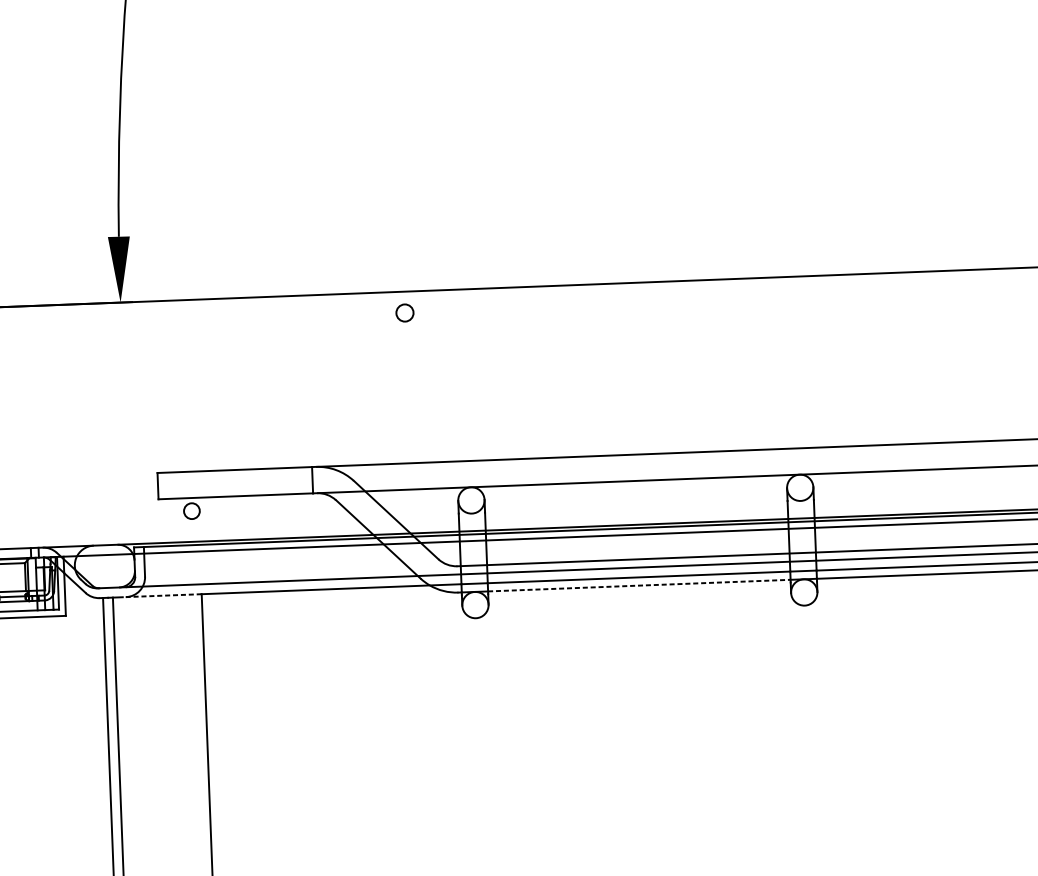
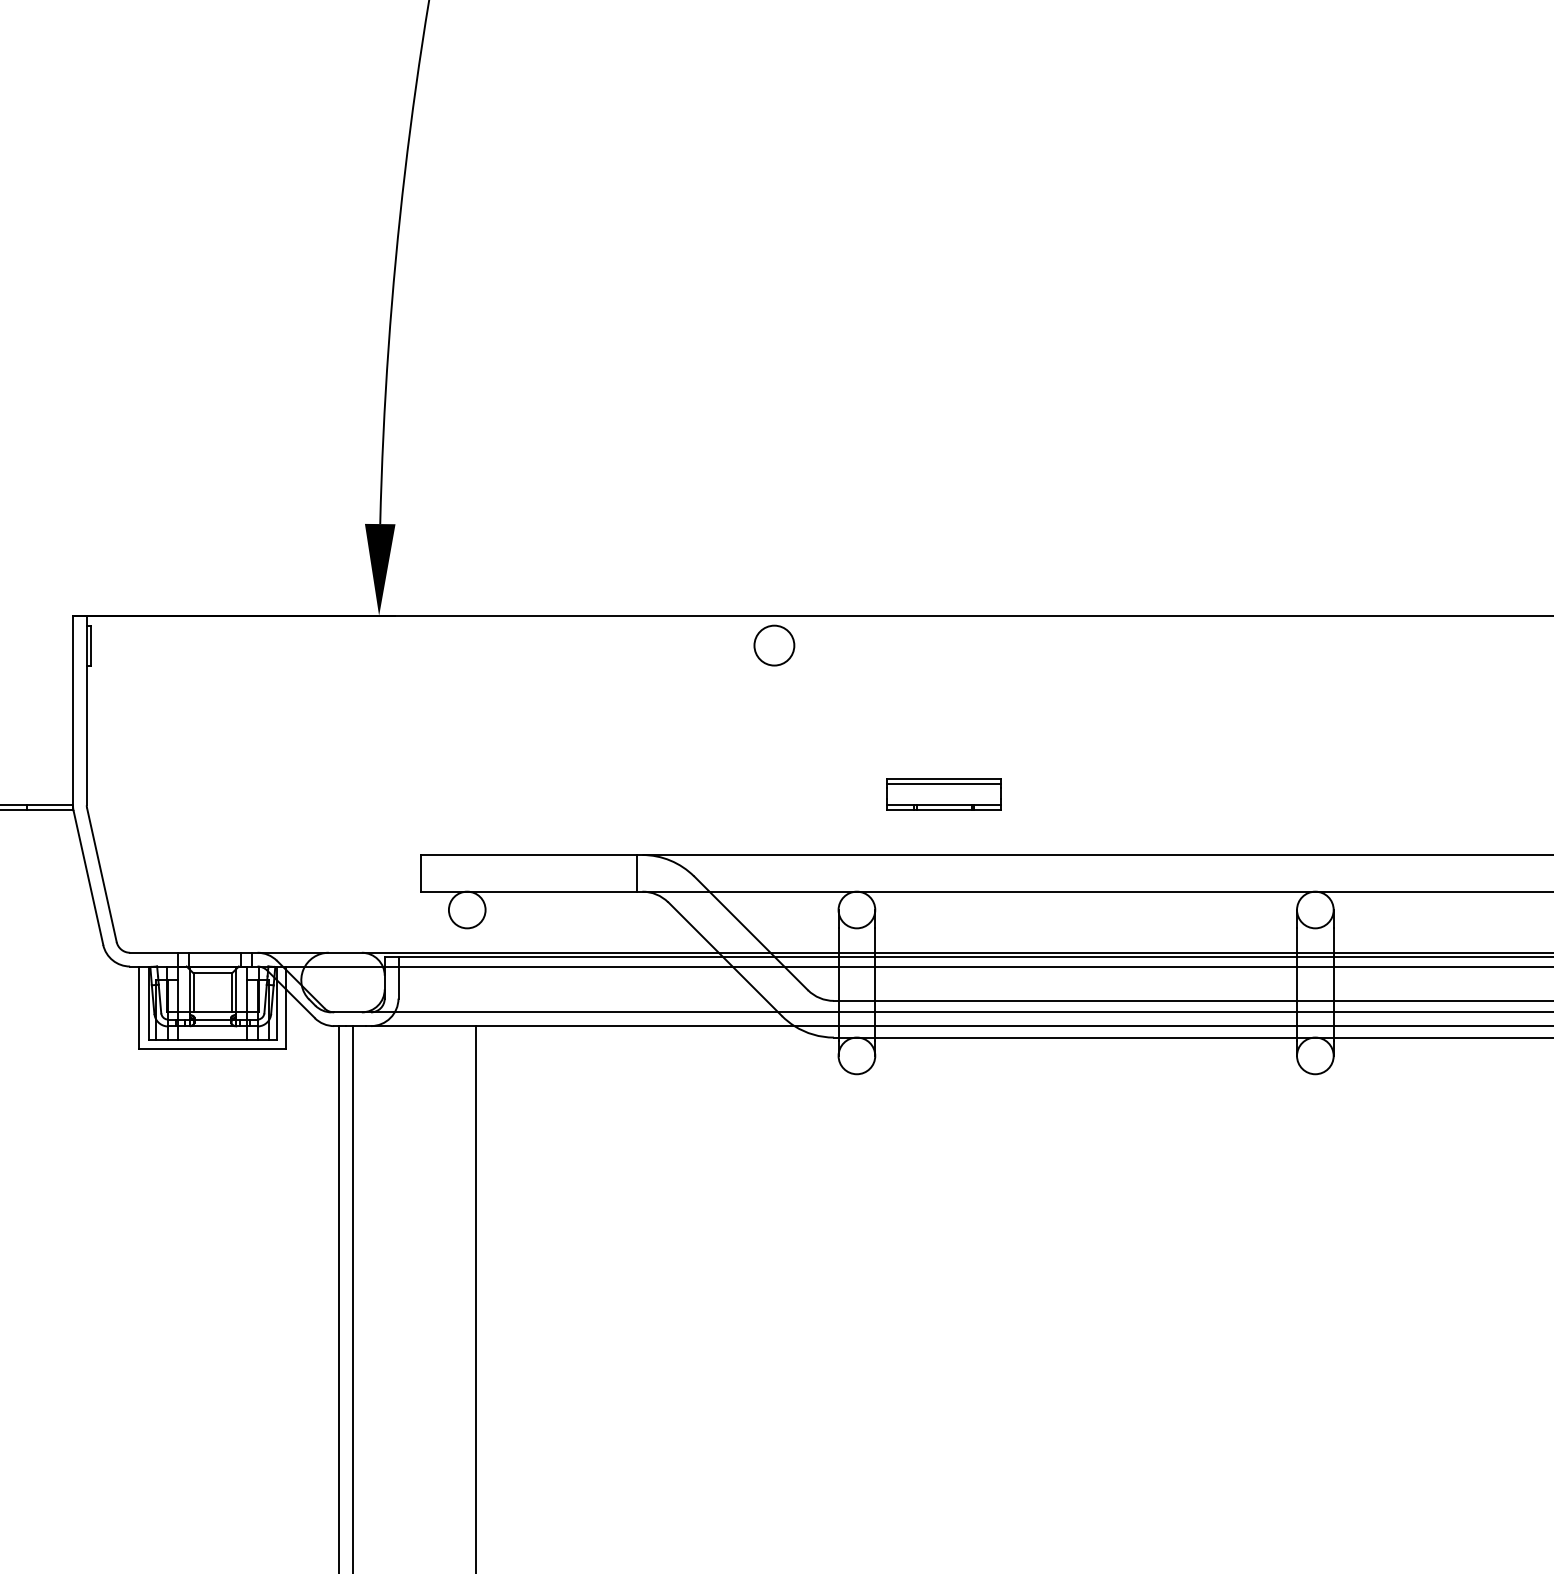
circle: (405, 312) -> (774, 645), size x1.67
part: (530, 415) -> (943, 794), added
circle: (191, 510) -> (466, 909), size x1.67
line: (639, 585) -> (1086, 1037), dashed -> solid
line: (161, 596) -> (420, 1026), dashed -> solid

